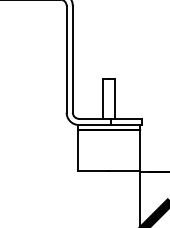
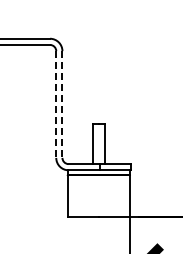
line: (66, 60) -> (56, 105), solid -> dashed
line: (72, 60) -> (62, 105), solid -> dashed

